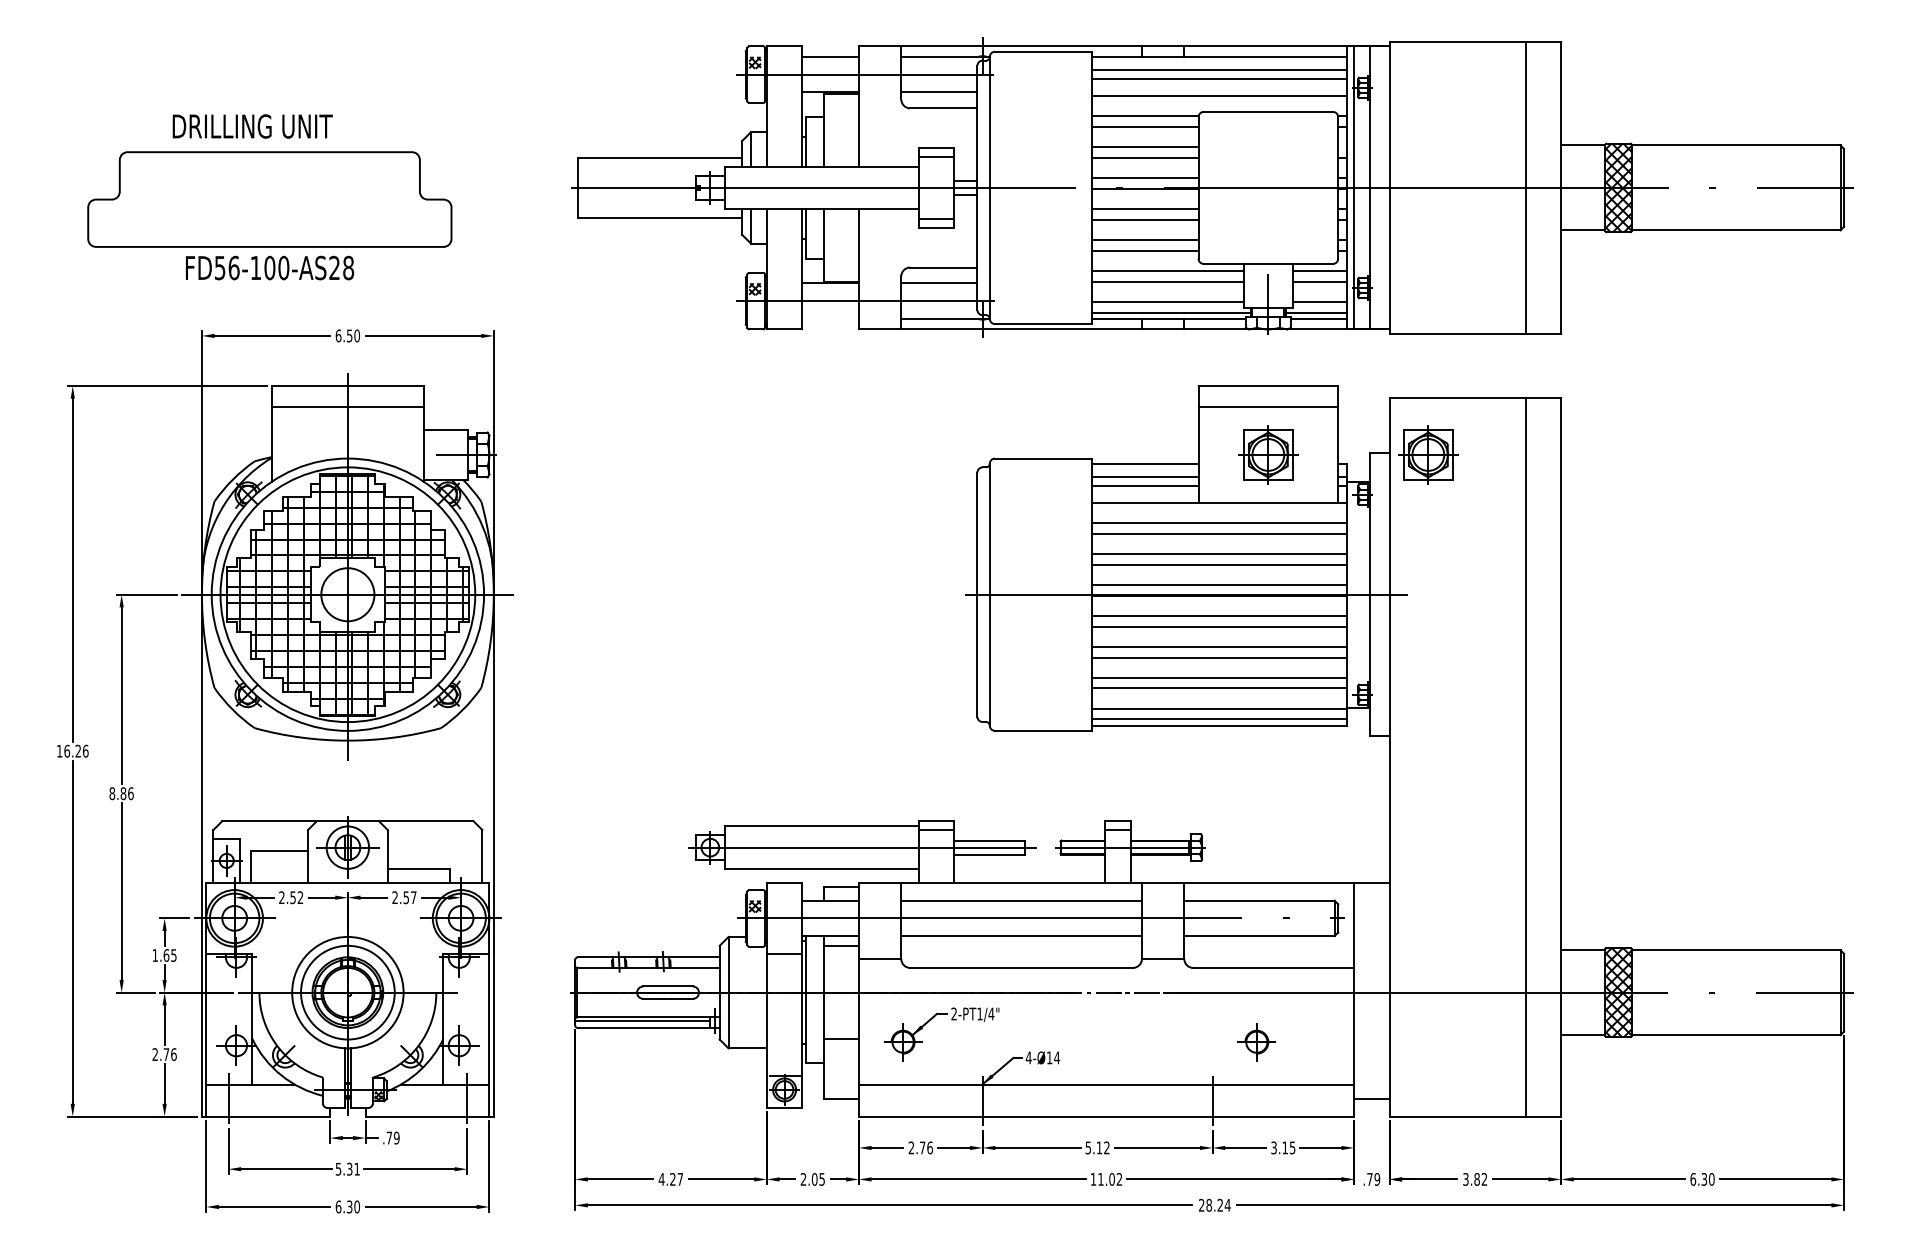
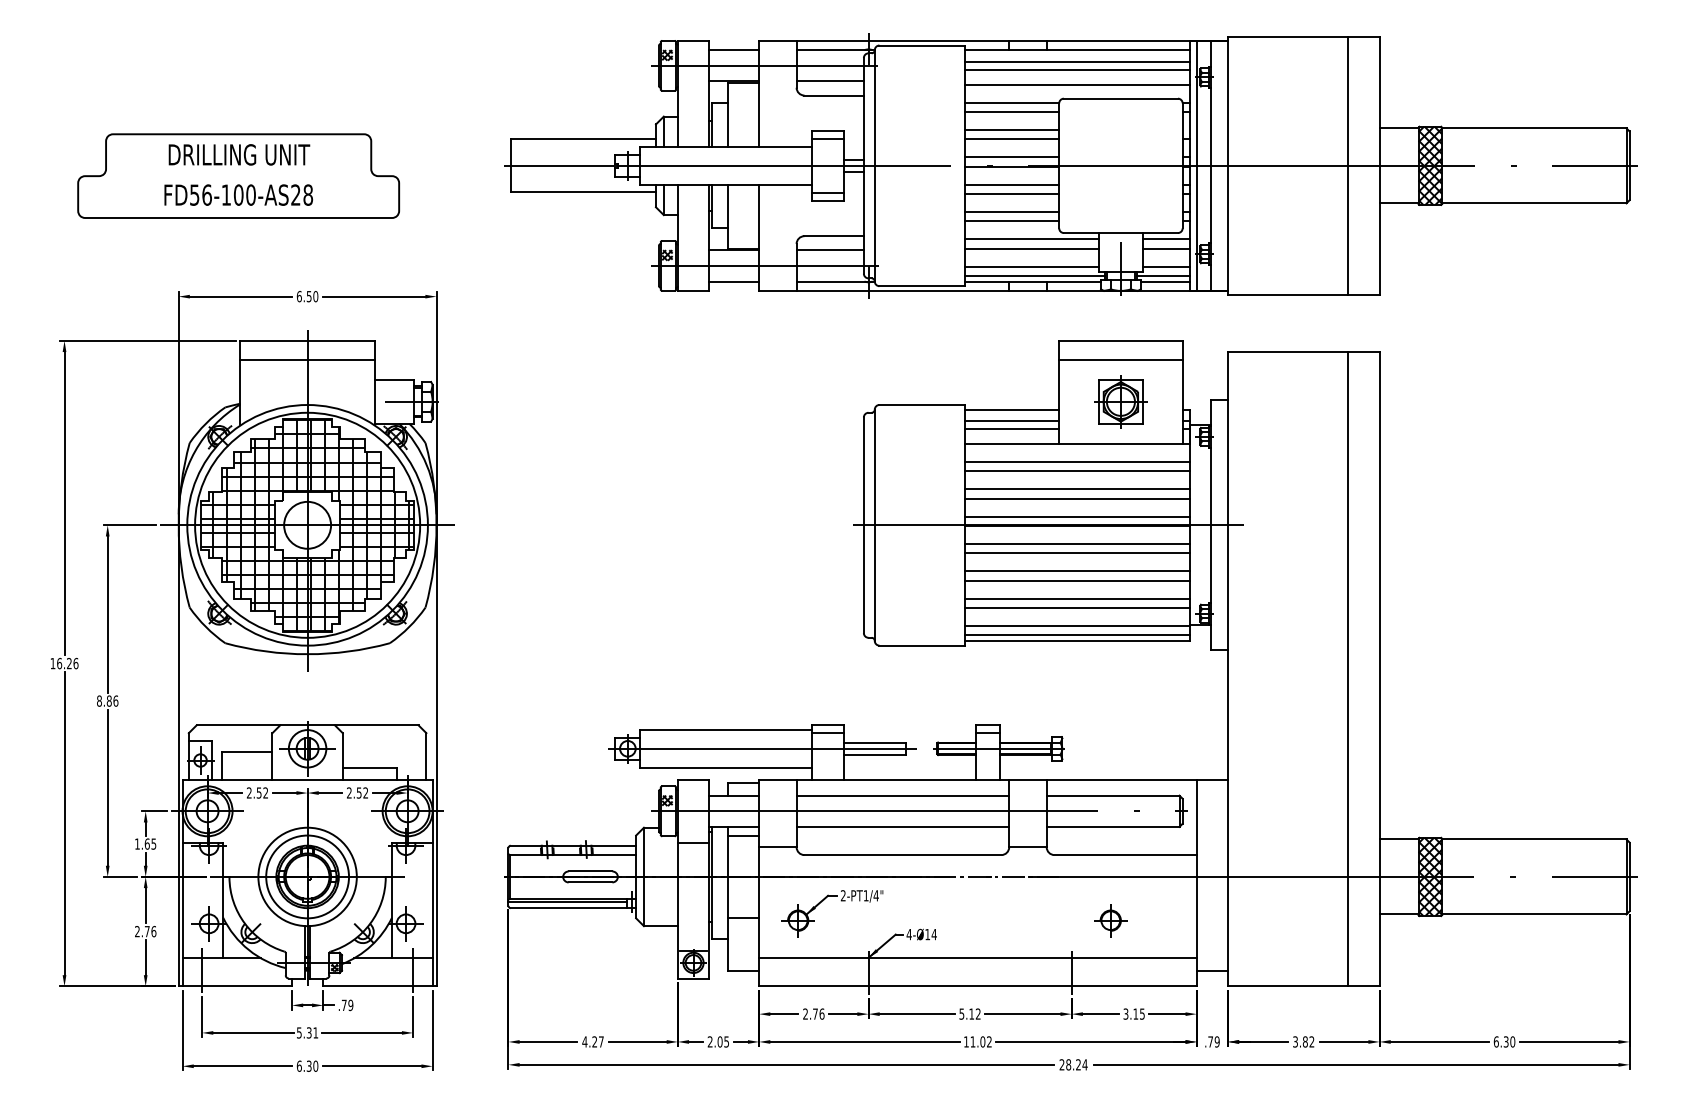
text: (252, 126) -> (239, 154), moved
text: (270, 267) -> (239, 194), moved
line: (830, 318) -> (734, 281), added
part: (1428, 454) -> (1262, 401), removed
text: (413, 897) -> (365, 792), 2.57 -> 2.52

